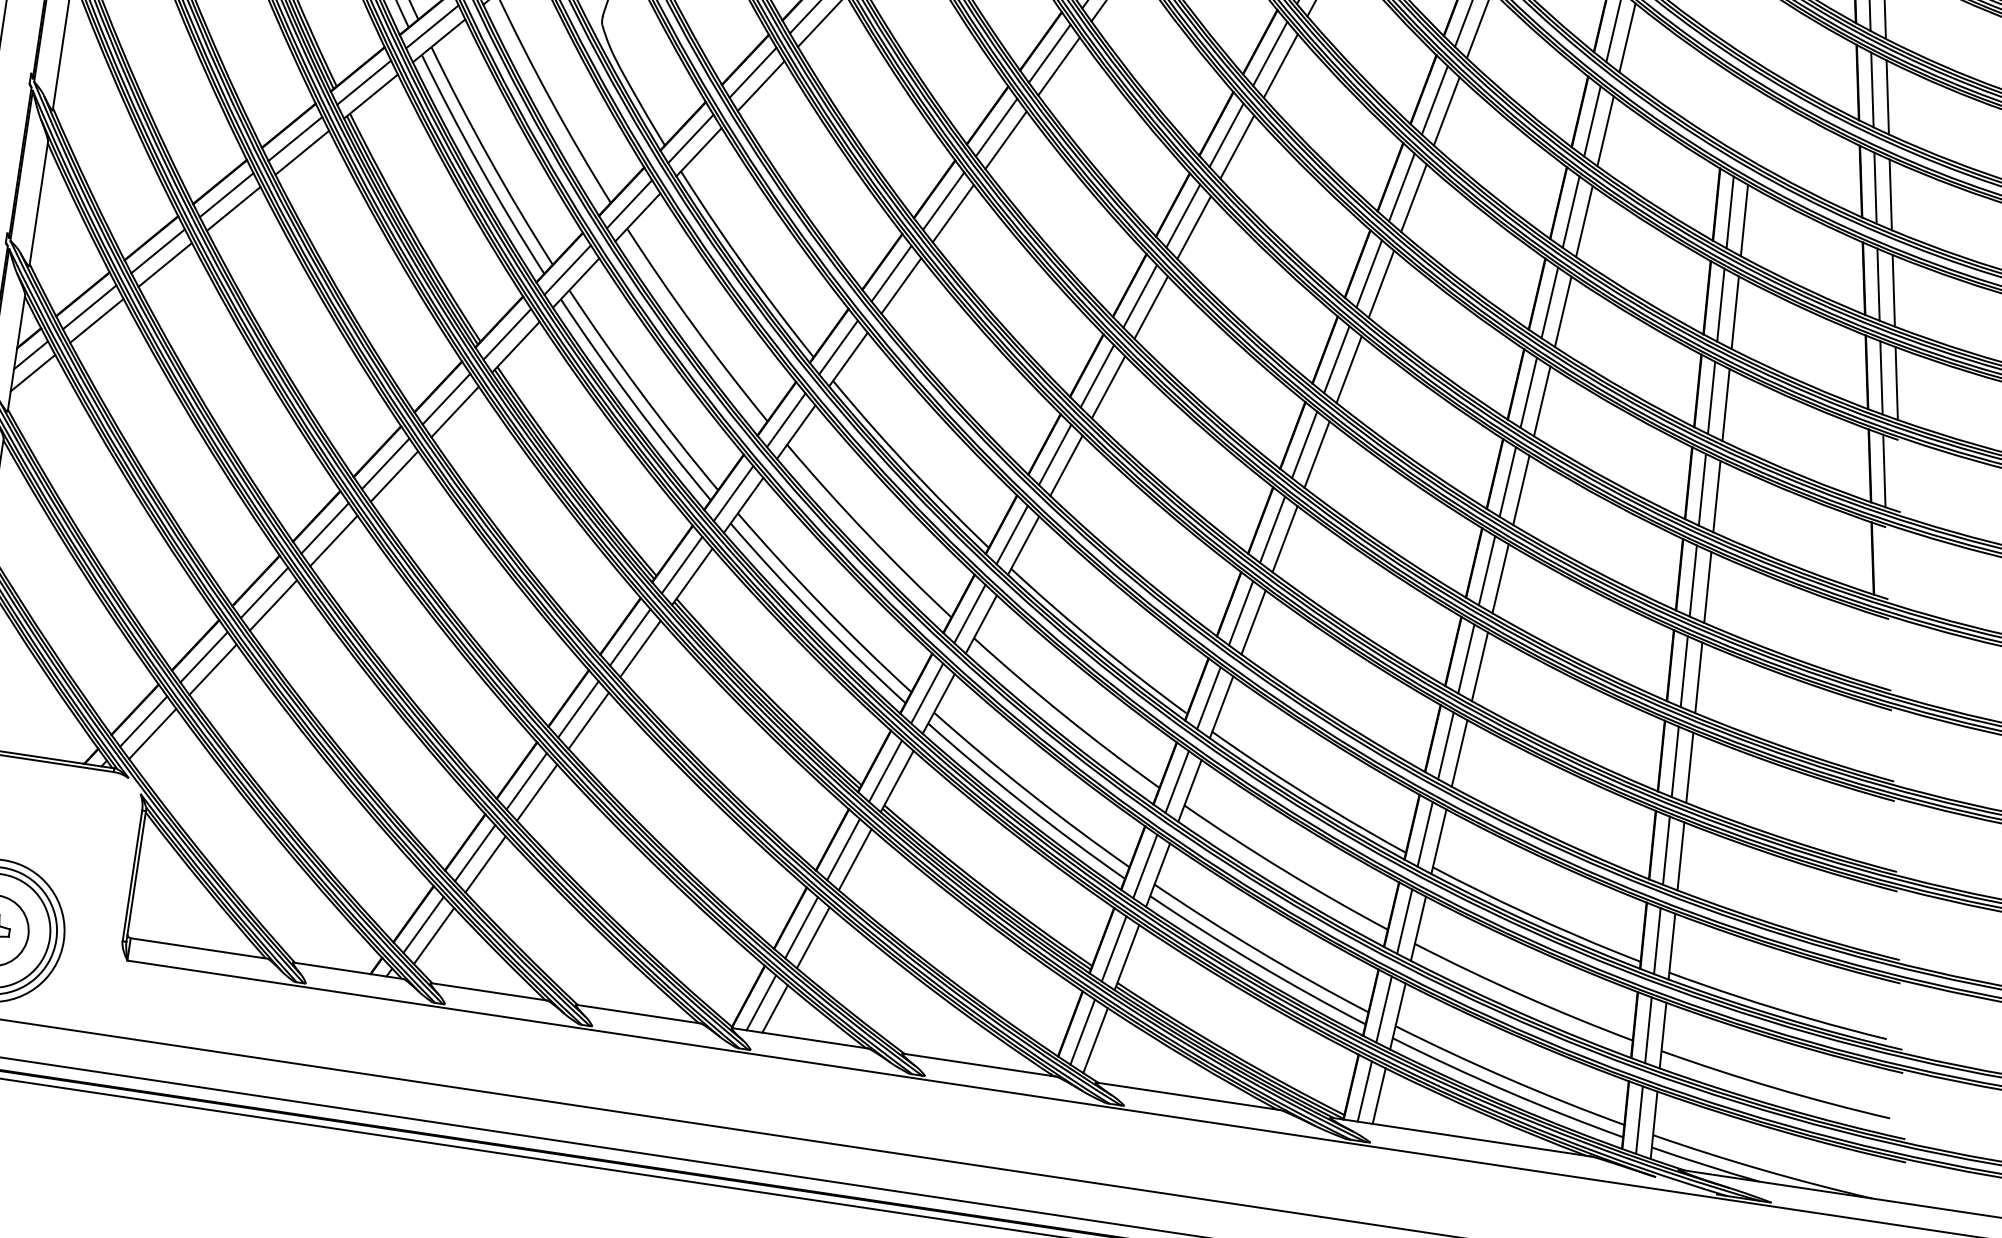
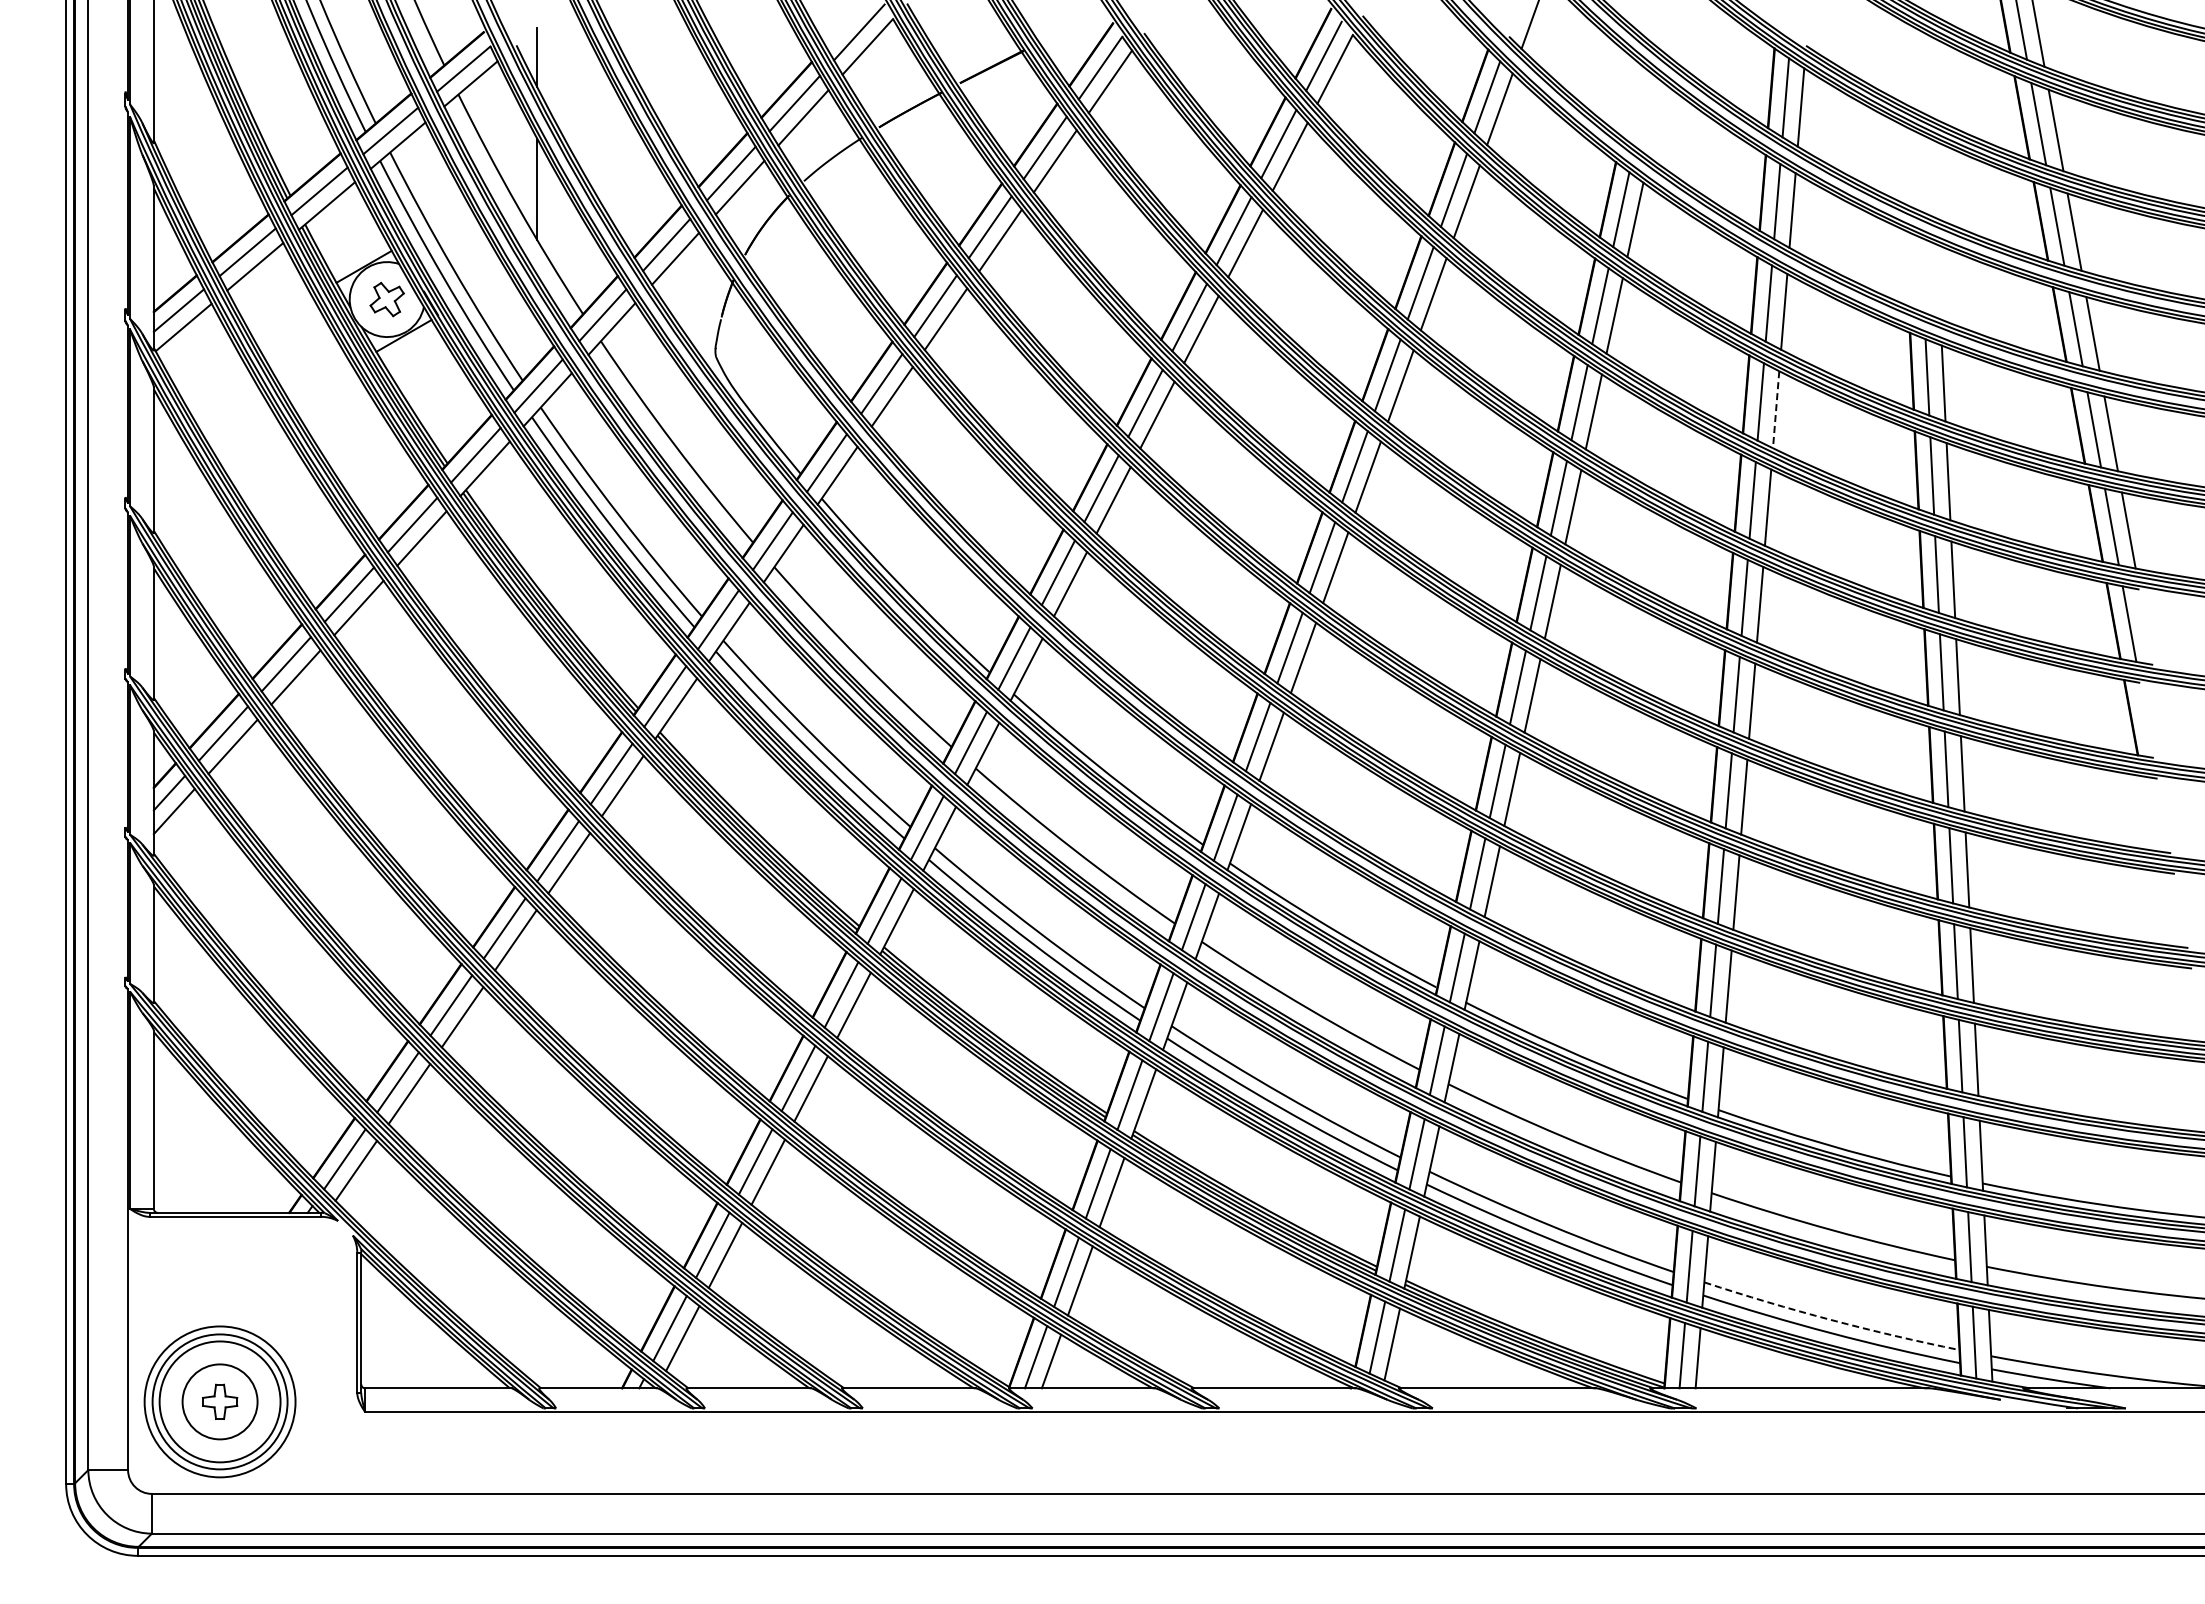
line: (1584, 221) -> (1776, 409), solid -> dashed
arc: (1509, 1078) -> (1831, 1319), solid -> dashed

